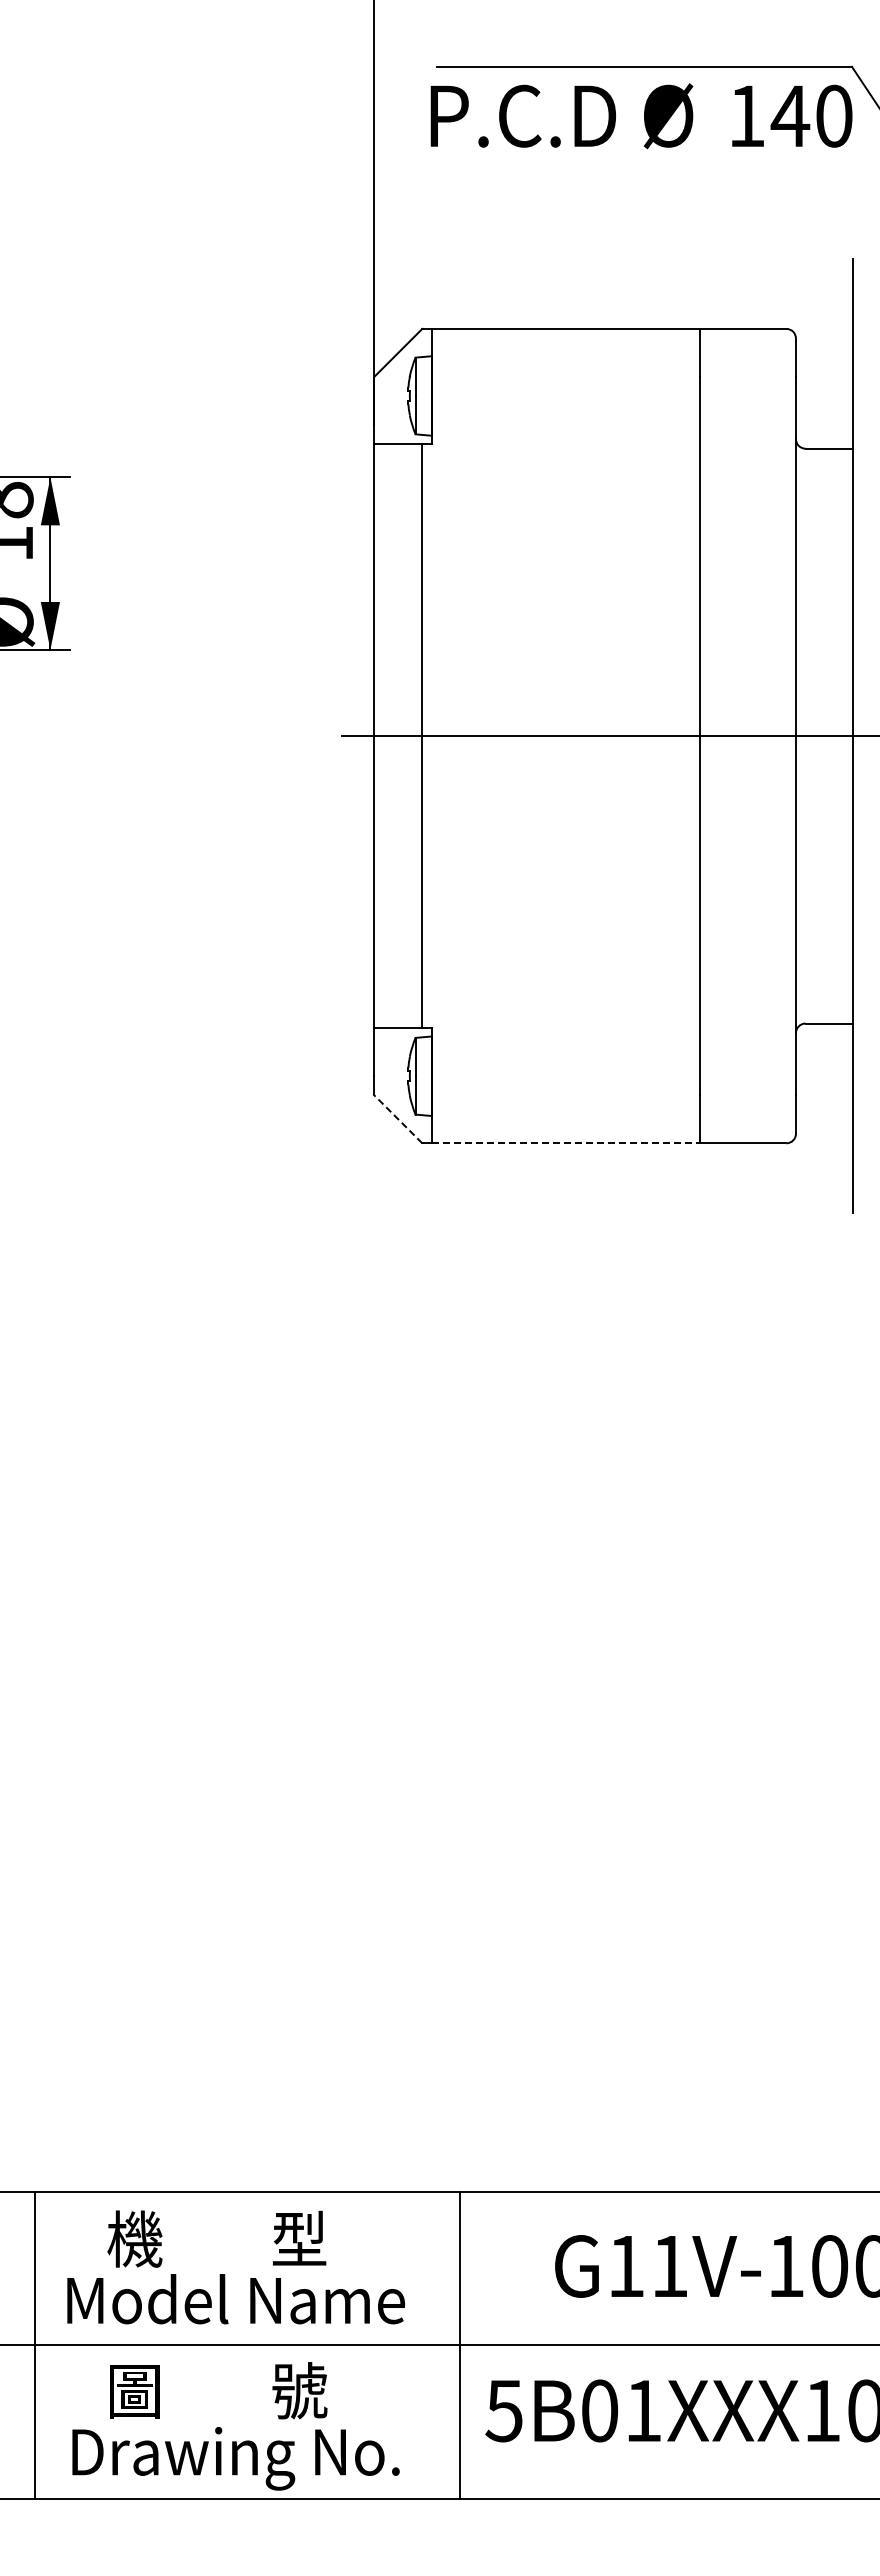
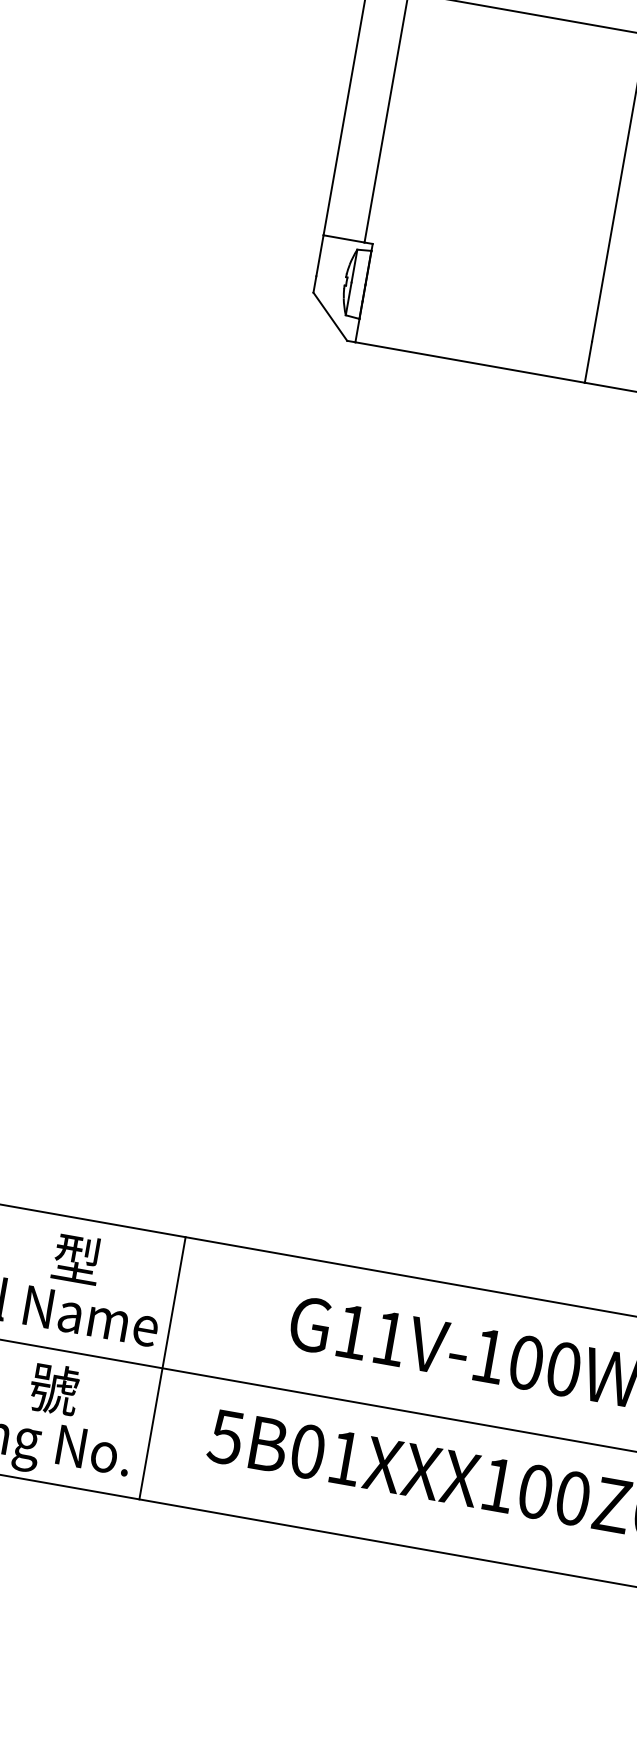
line: (398, 1119) -> (330, 316), dashed -> solid
line: (566, 1143) -> (470, 362), dashed -> solid
line: (460, 2345) -> (162, 1368), moved

